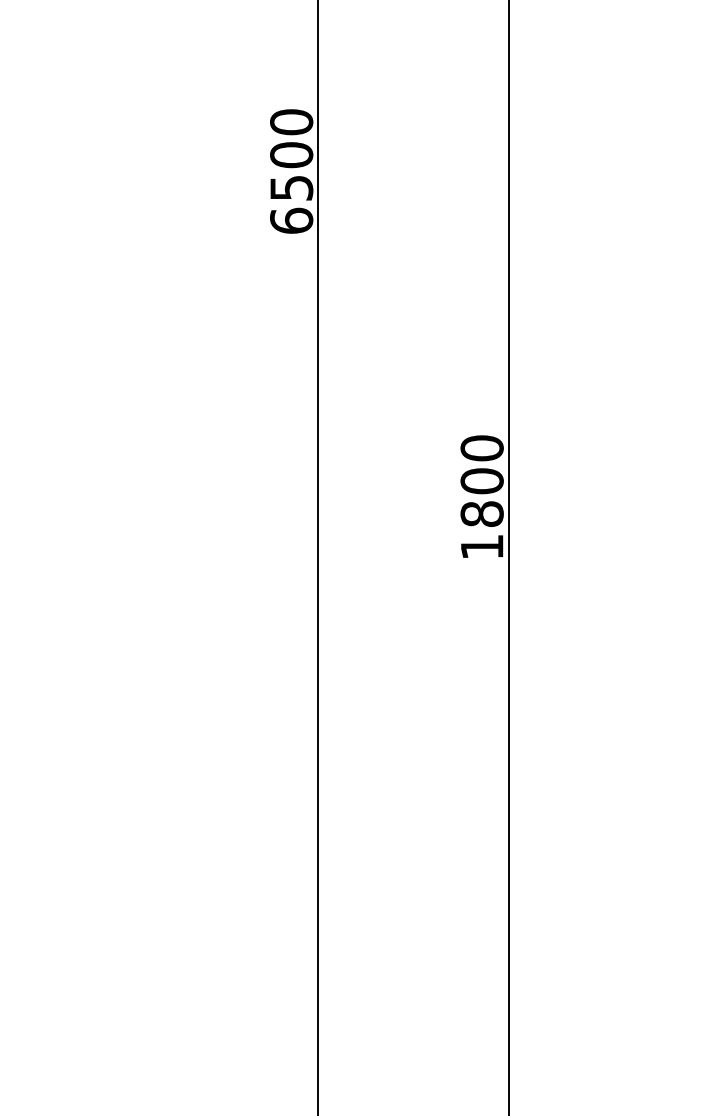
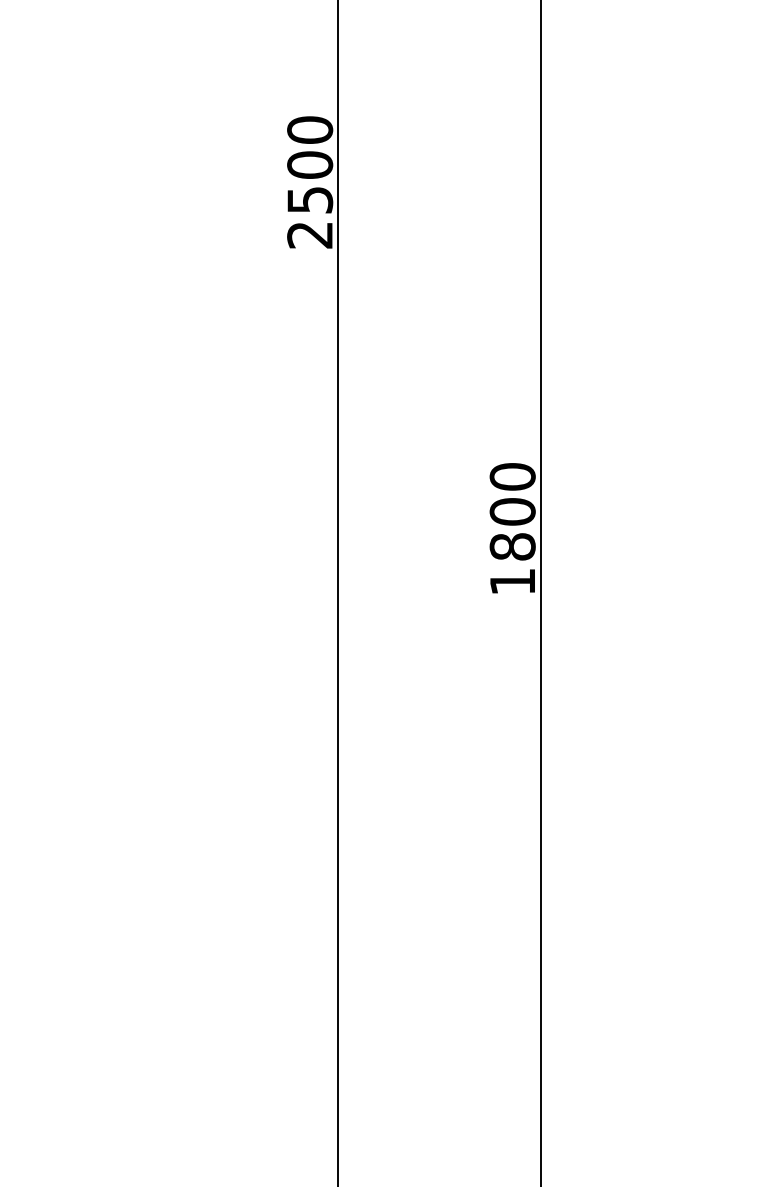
text: (291, 220) -> (310, 234), 6500 -> 2500

